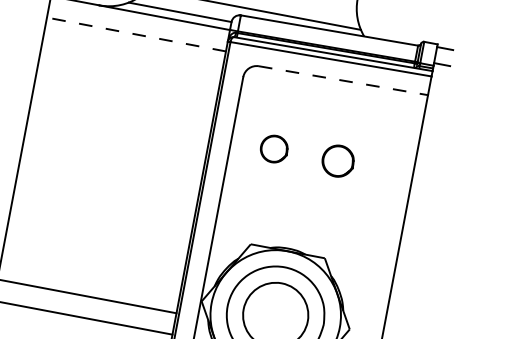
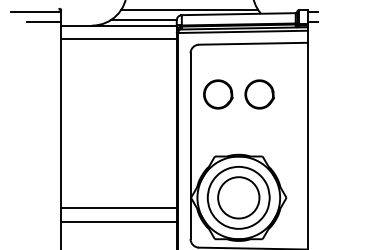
line: (137, 34) -> (119, 39), dashed -> solid
line: (343, 80) -> (253, 43), dashed -> solid
part: (274, 149) -> (218, 94), size x1.67
part: (338, 161) -> (259, 94), size x1.43

